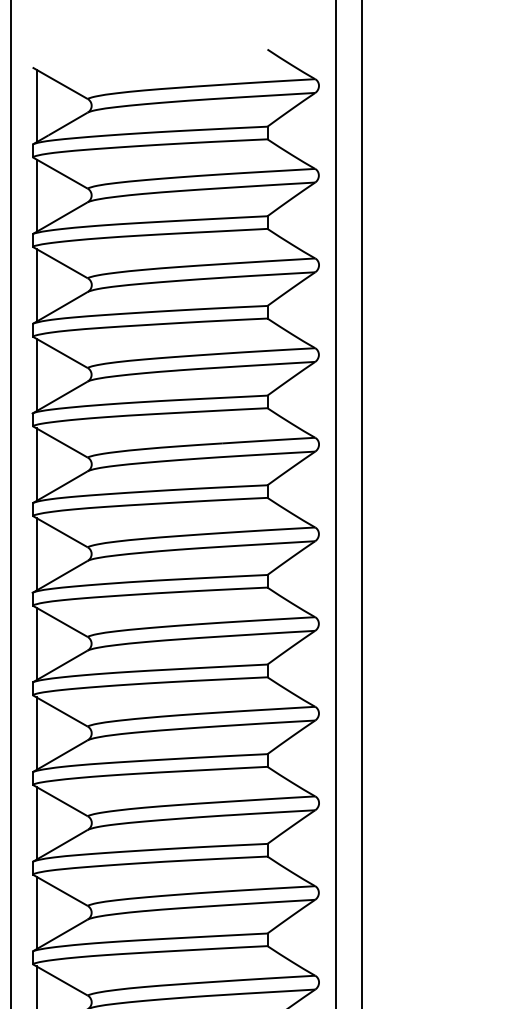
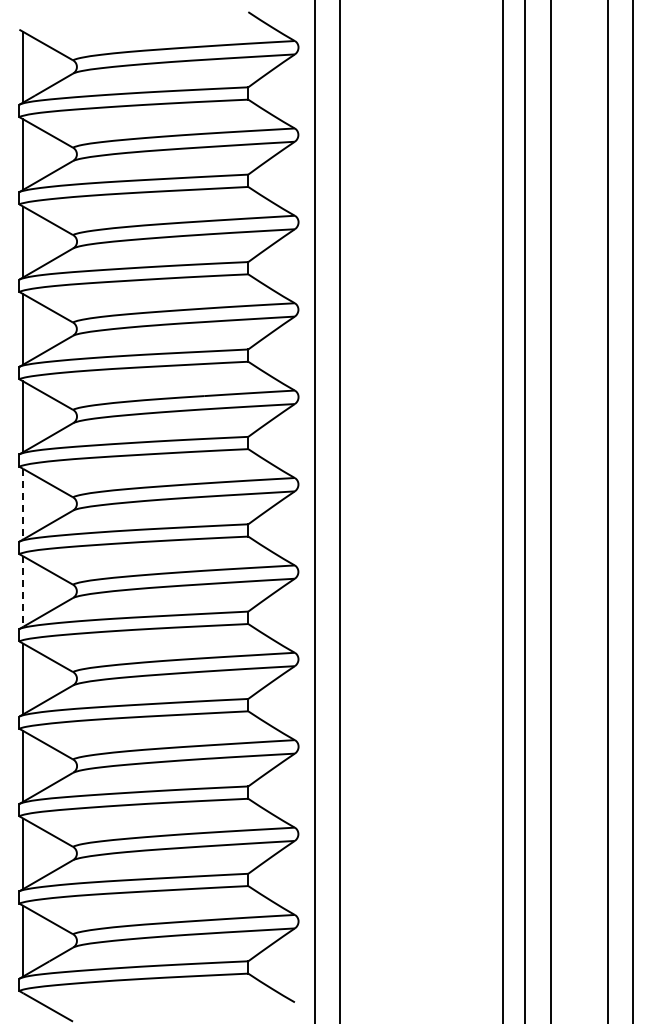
line: (36, 554) -> (23, 504), solid -> dashed
line: (36, 644) -> (23, 592), solid -> dashed

